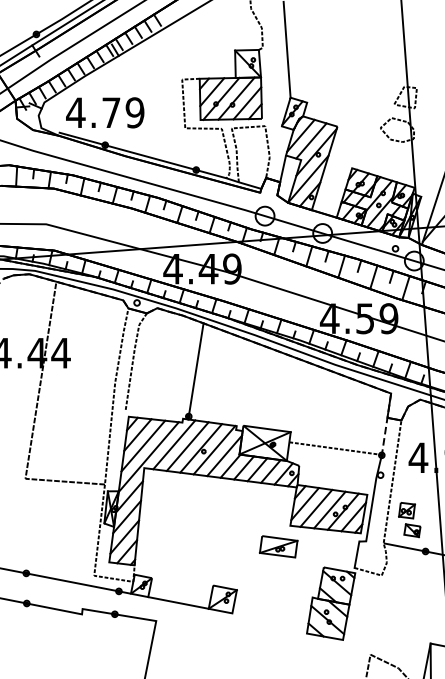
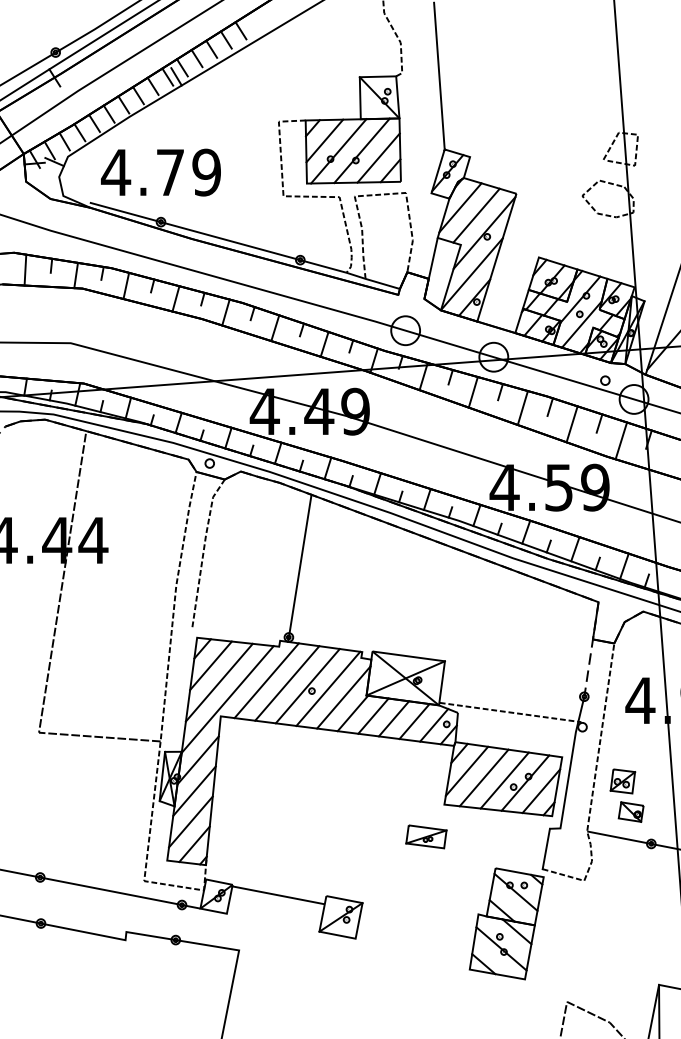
line: (335, 448) -> (510, 712), moved
part: (278, 546) -> (426, 836), size x0.7
line: (178, 602) -> (277, 894), moved

